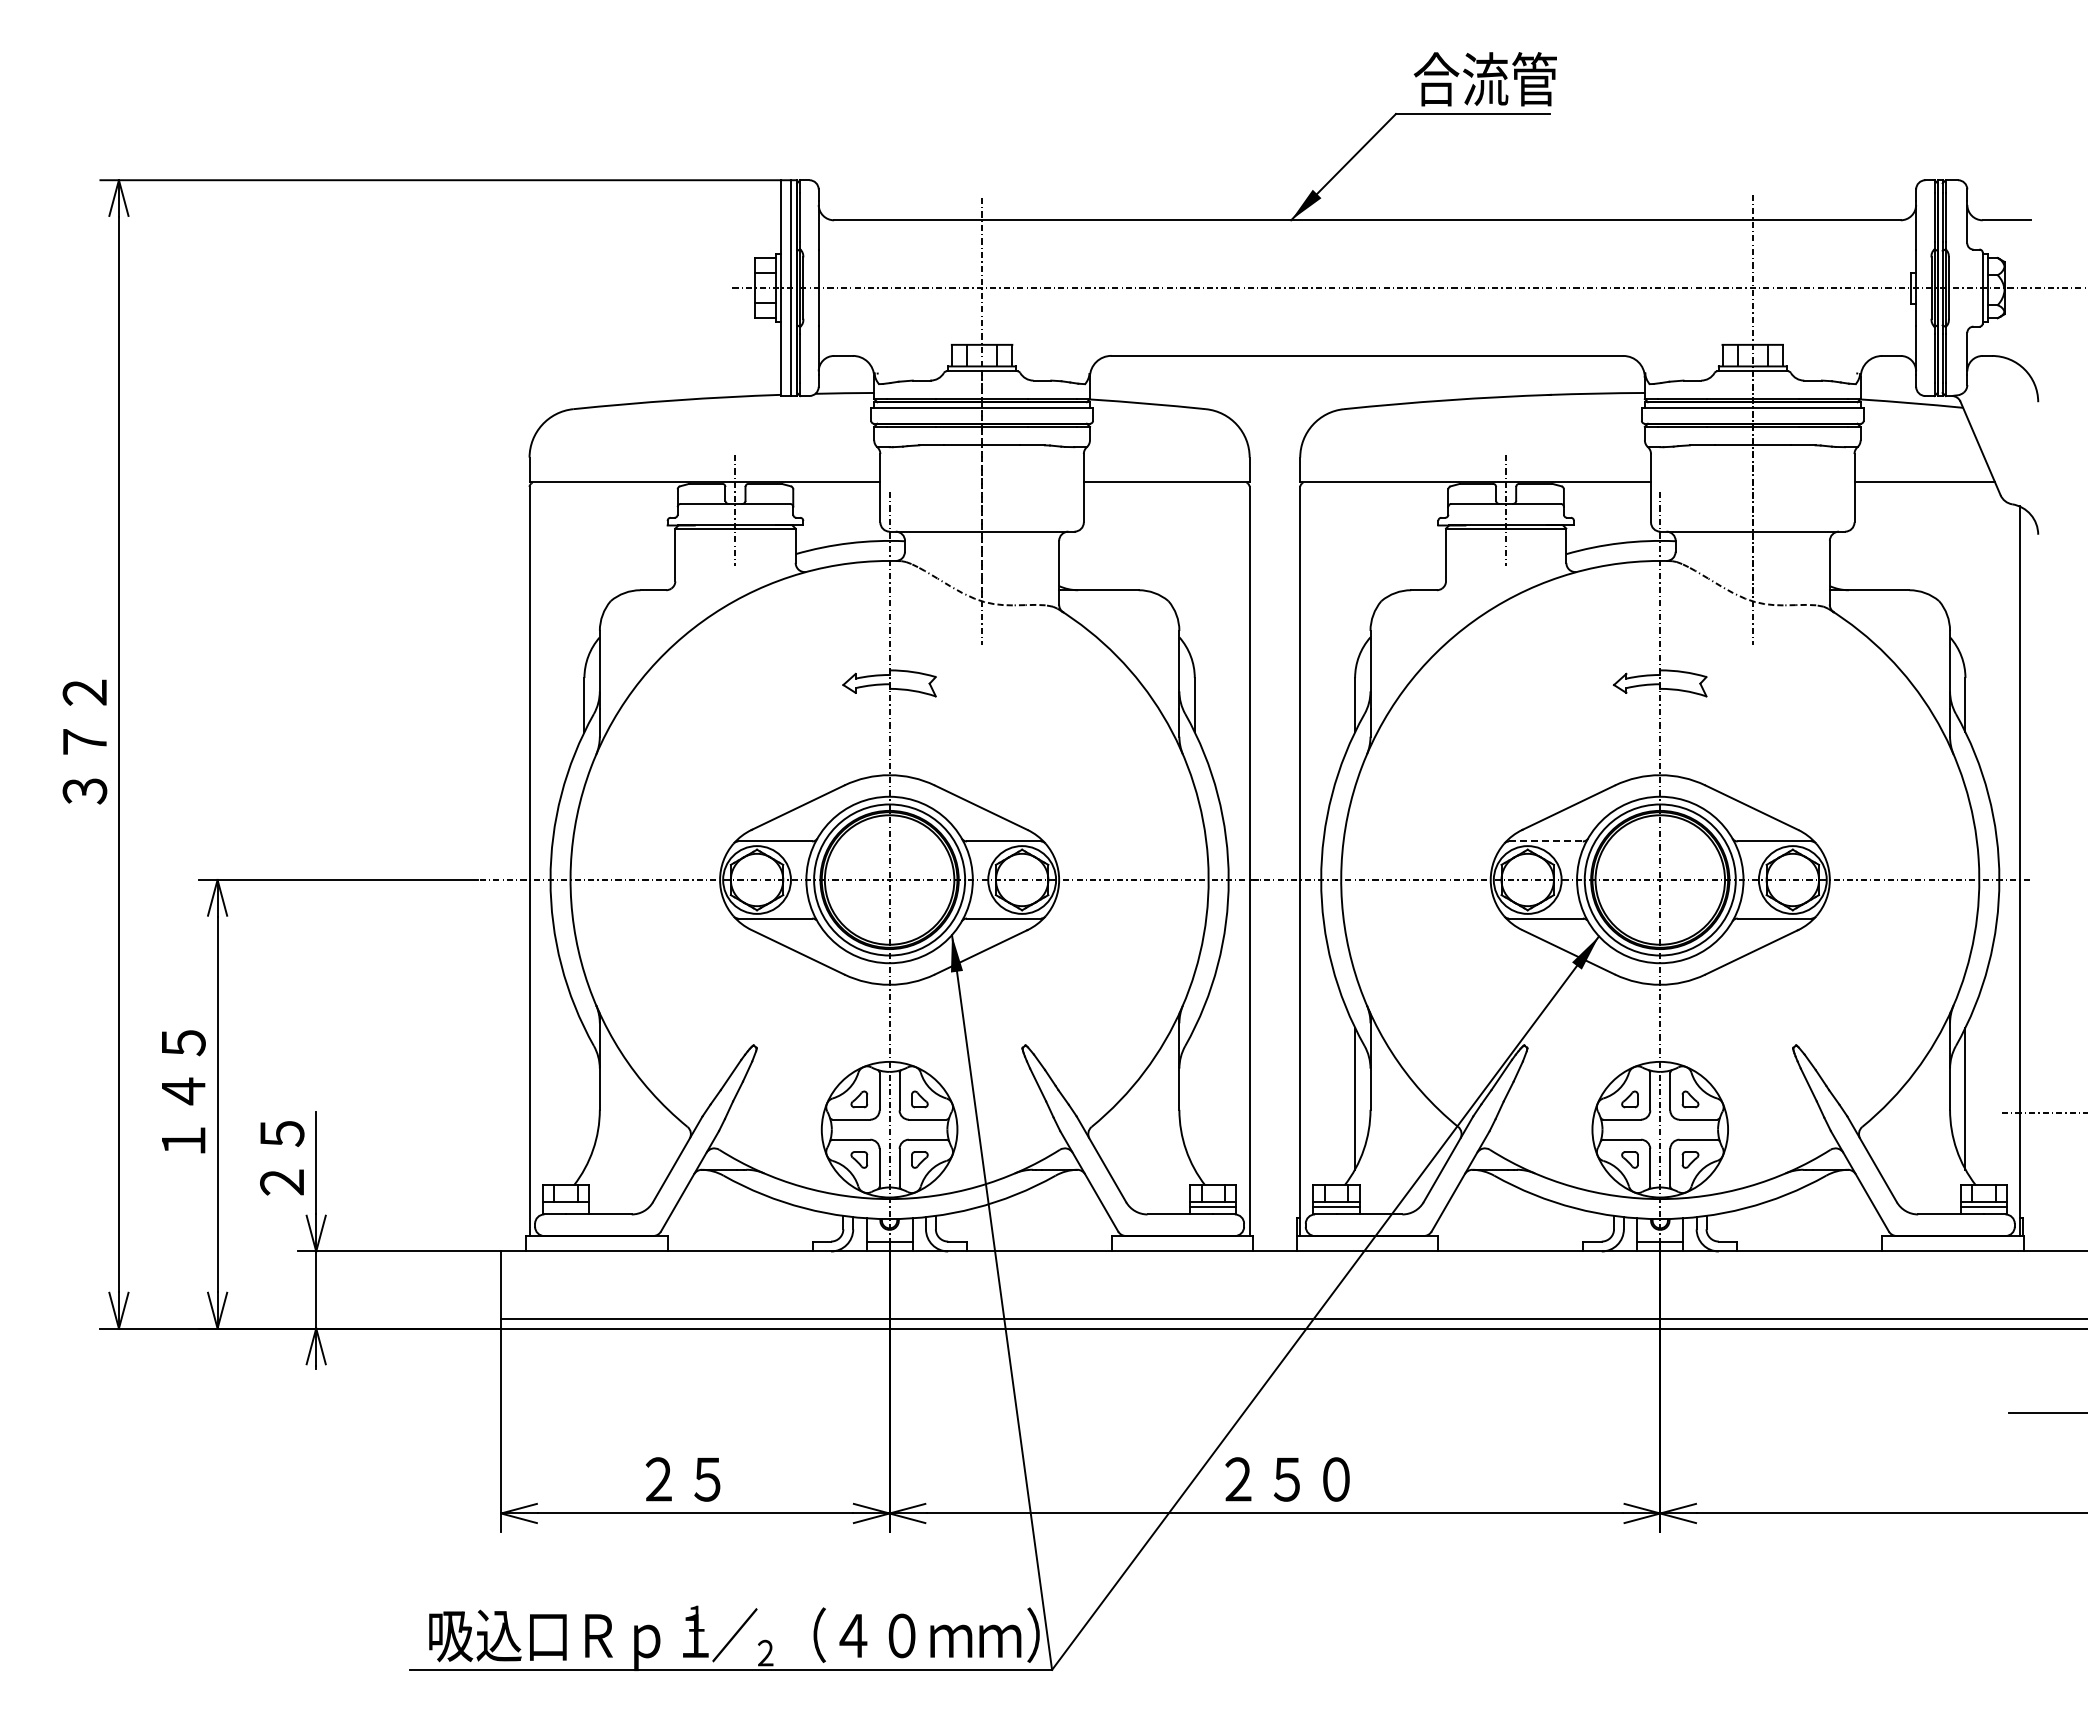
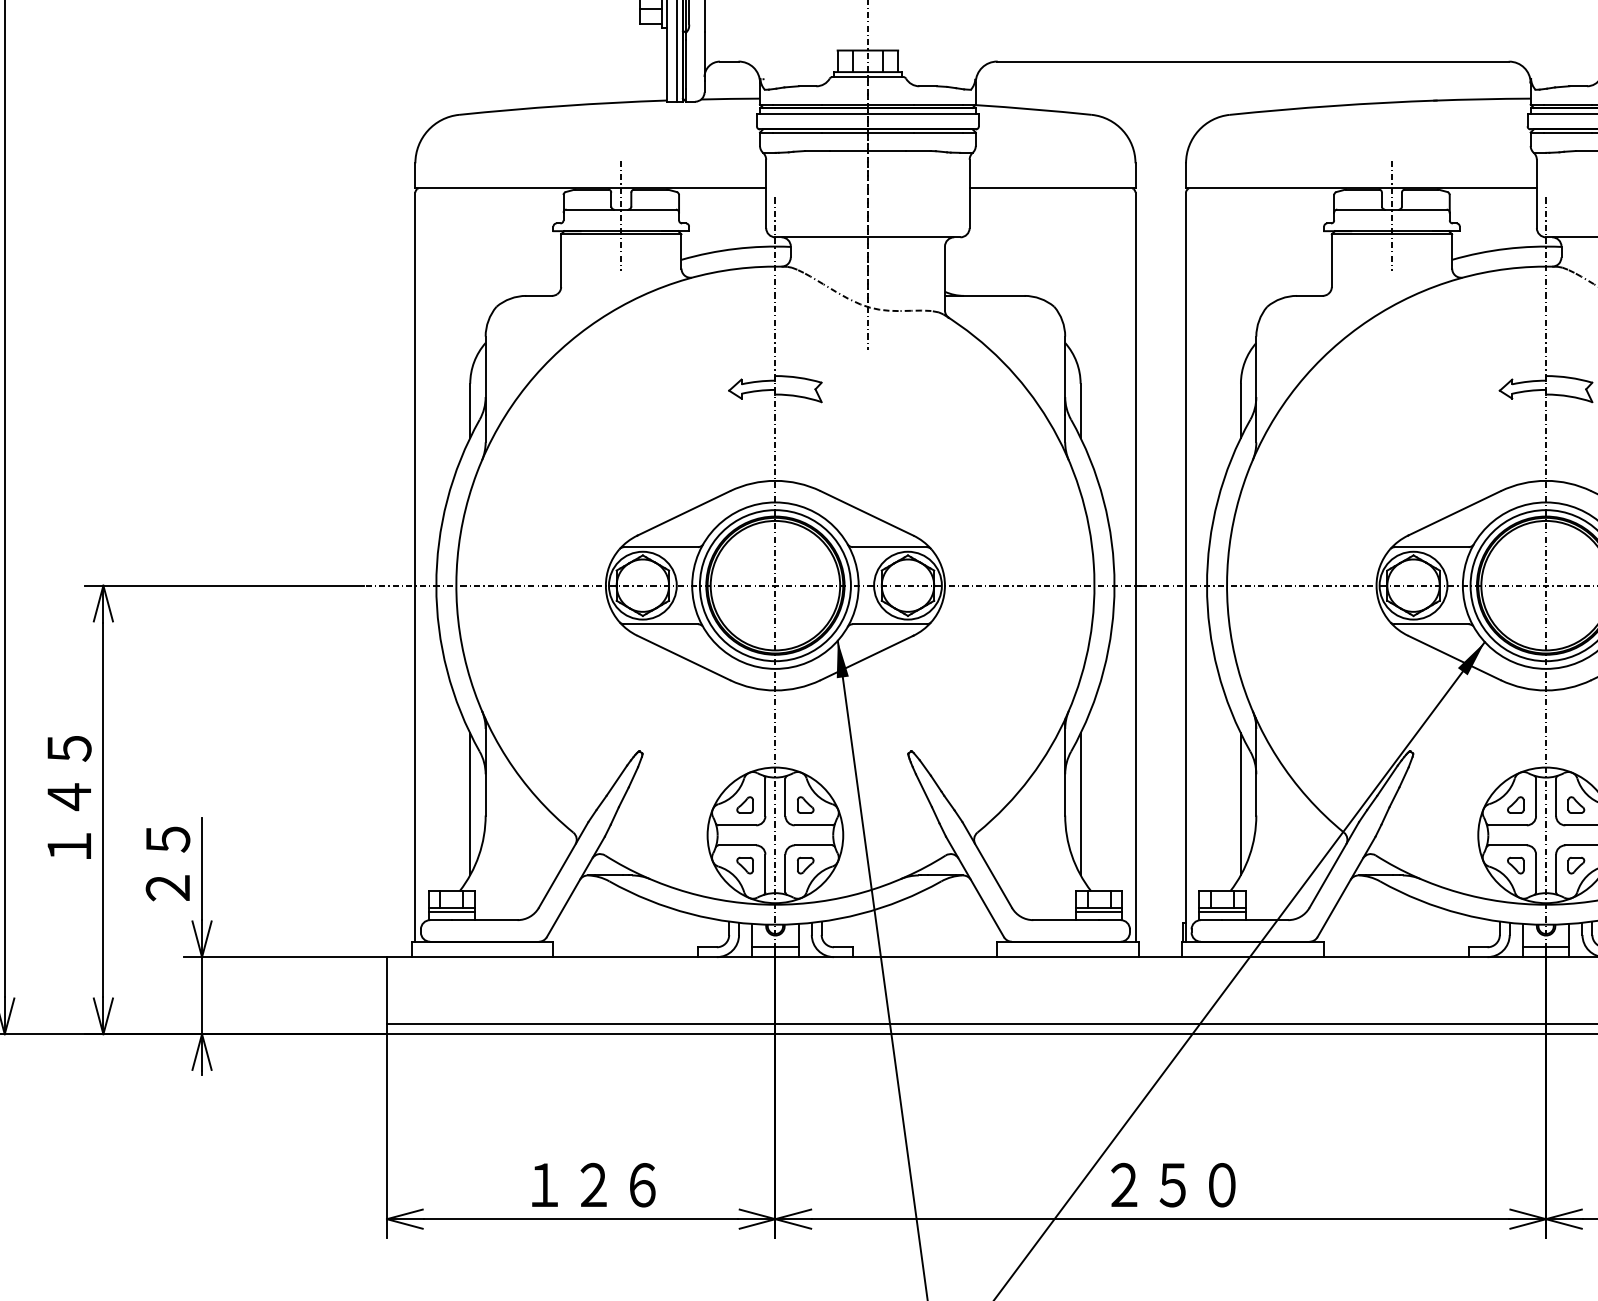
line: (1545, 841) -> (1431, 547), dashed -> solid
line: (584, 1098) -> (470, 804), added
line: (1194, 1098) -> (1080, 804), added
line: (565, 1206) -> (451, 912), added
text: (707, 1479) -> (593, 1185), ２５ -> １２６

